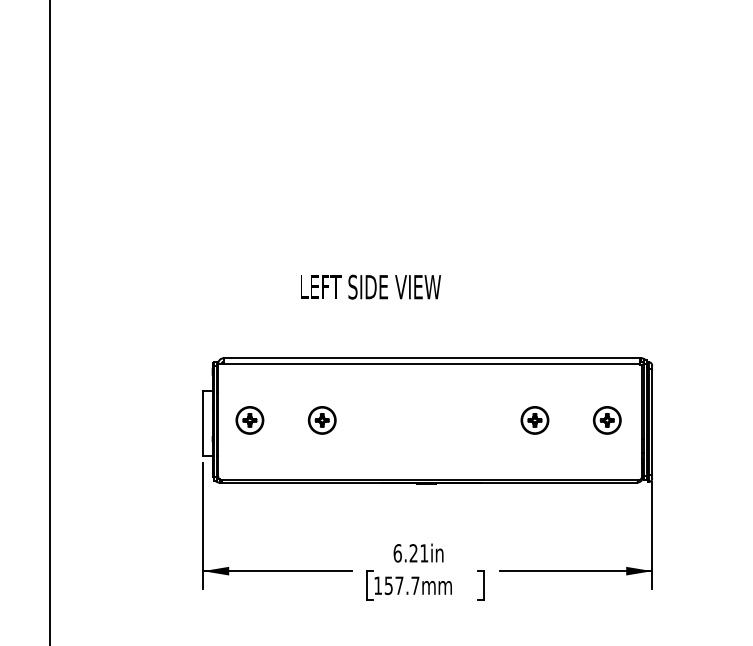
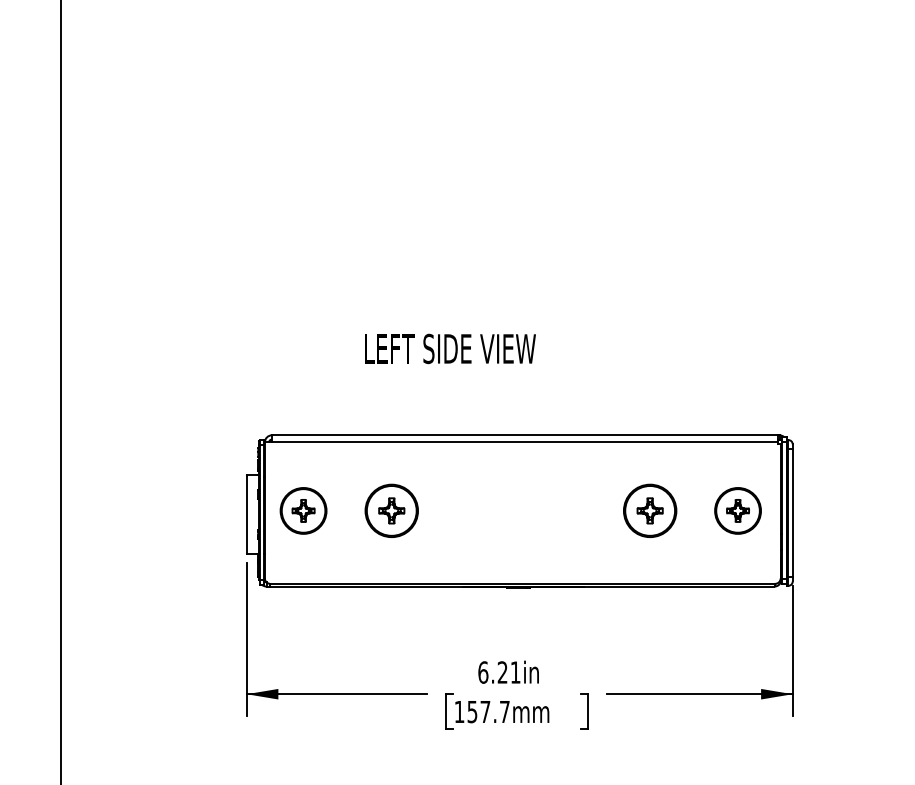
part: (249, 420) -> (303, 511), size x1.4
part: (321, 420) -> (390, 511), size x1.6
part: (534, 420) -> (649, 511), size x1.6
part: (607, 420) -> (738, 511), size x1.4

